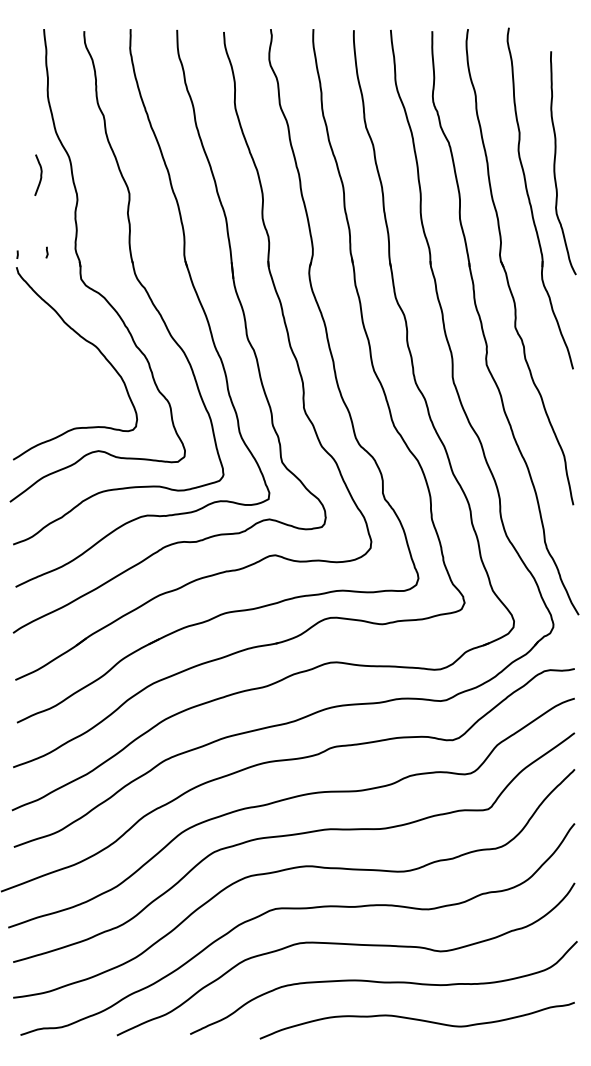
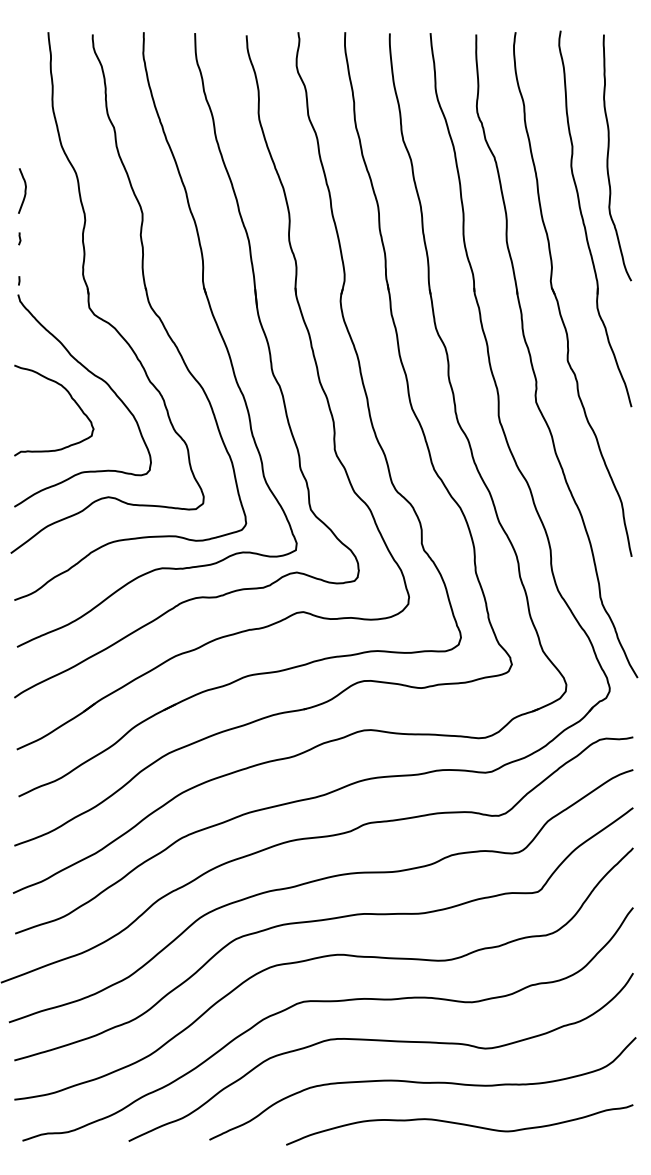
curve: (555, 163) -> (608, 158), moved
curve: (40, 174) -> (24, 190), moved
line: (46, 252) -> (19, 238), moved
curve: (64, 361) -> (70, 398), added

